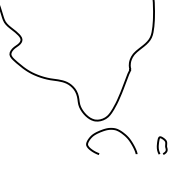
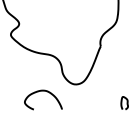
curve: (107, 130) -> (40, 91), moved

